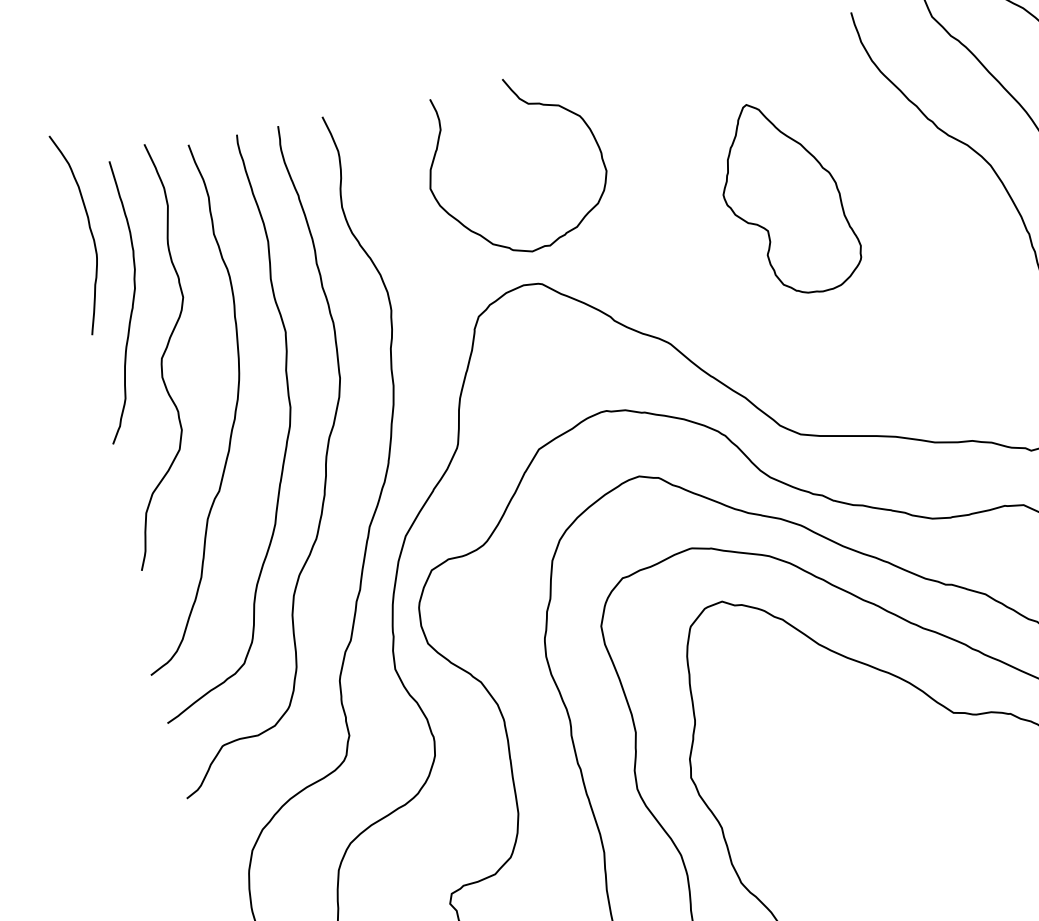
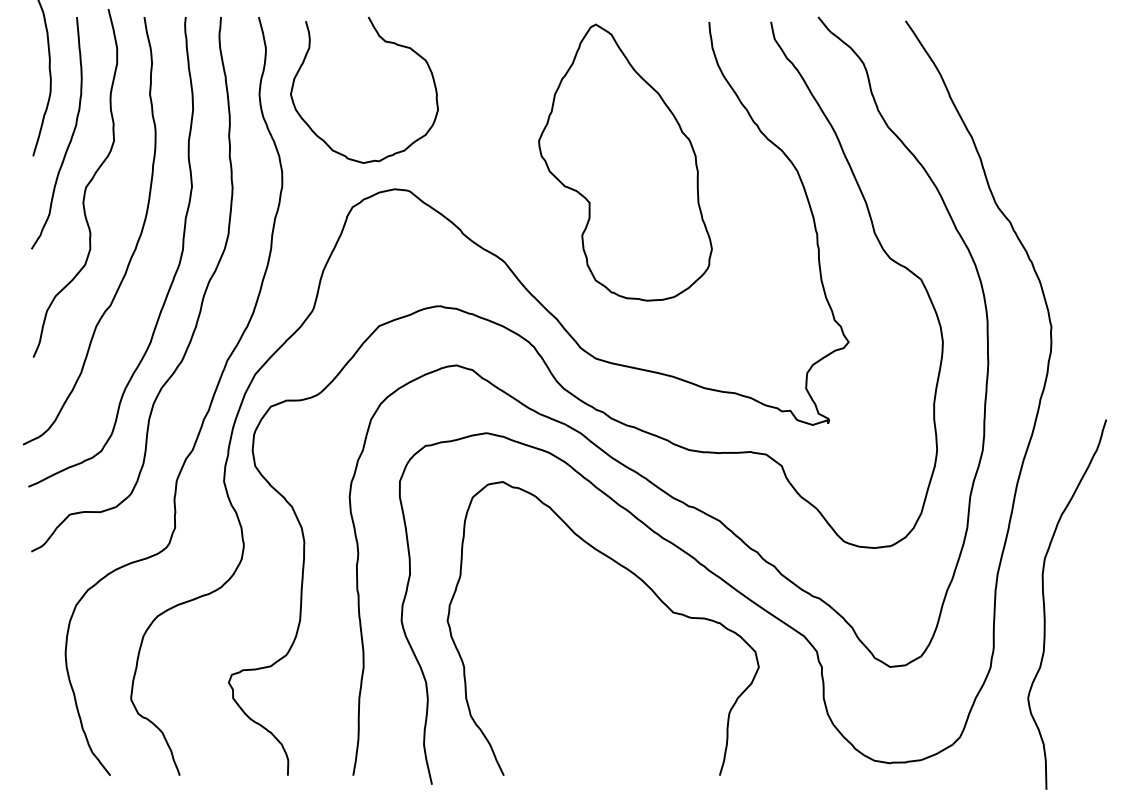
curve: (528, 104) -> (385, 42), moved
part: (787, 197) -> (625, 162), size x1.67

